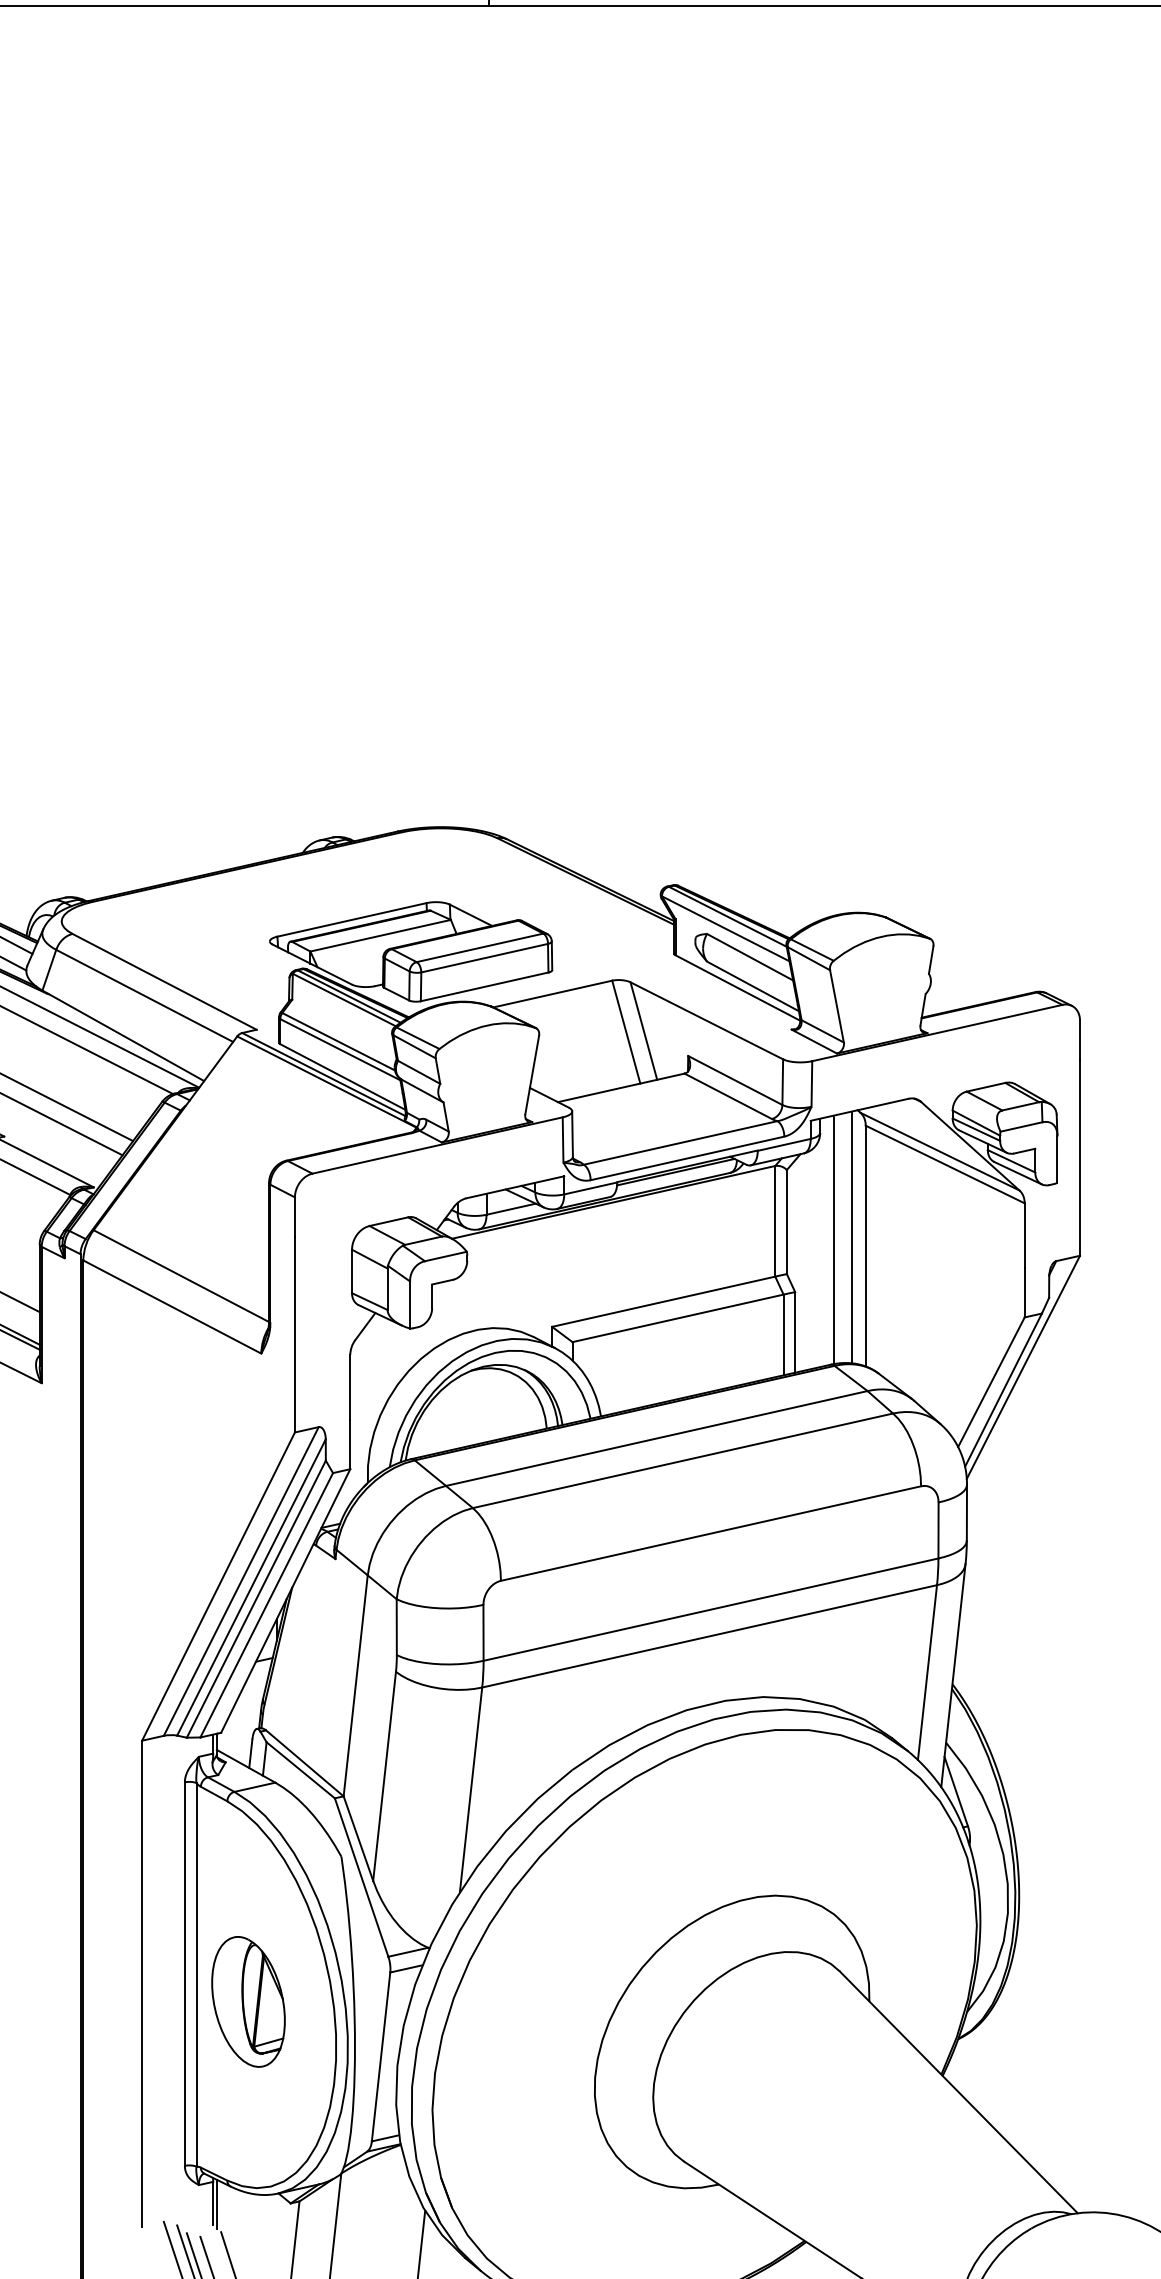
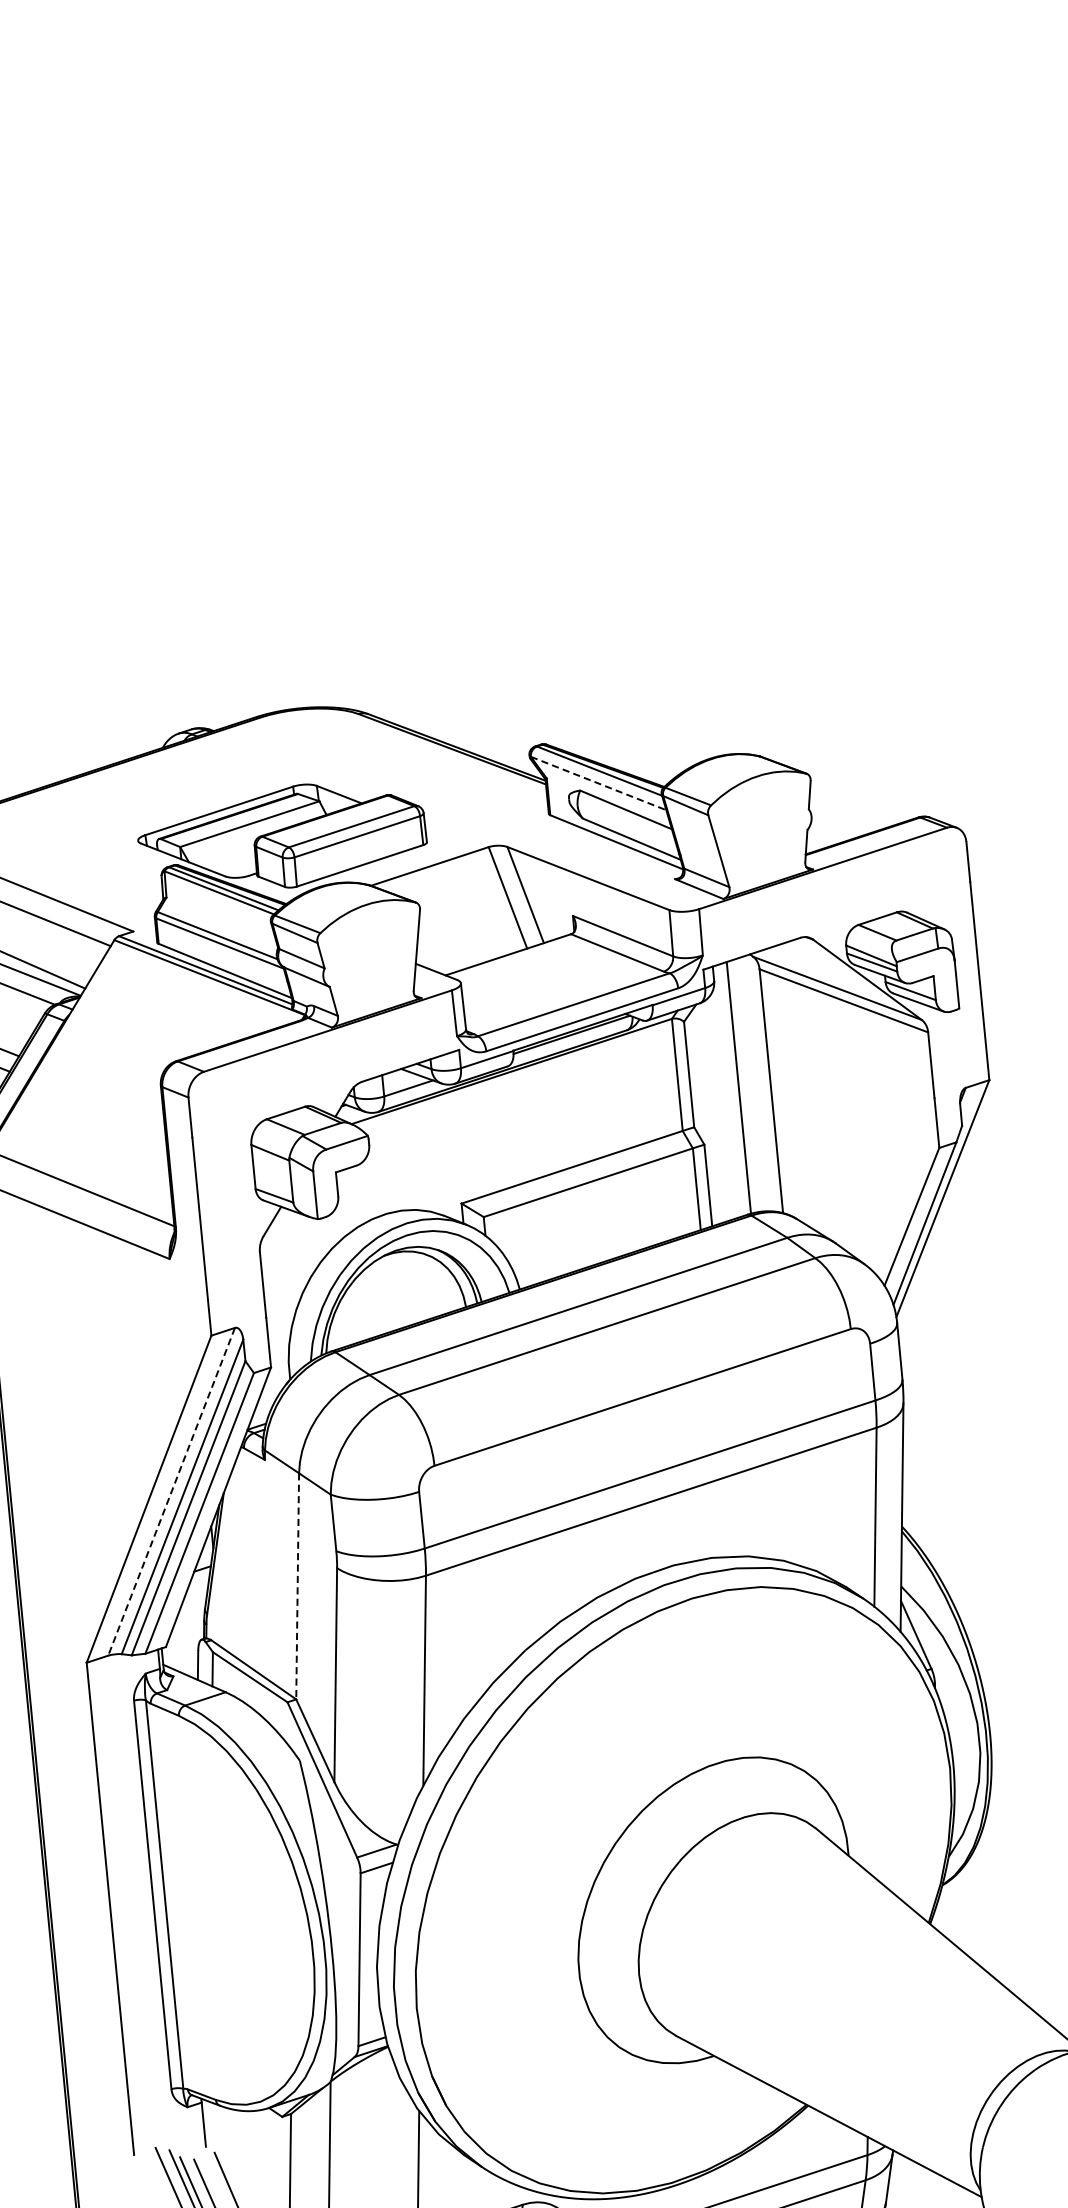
line: (725, 928) -> (598, 783), solid -> dashed
line: (852, 1237) -> (757, 1083), removed
line: (241, 1581) -> (171, 1491), solid -> dashed
line: (355, 1686) -> (297, 1587), solid -> dashed
part: (248, 2001) -> (219, 1916), removed
line: (216, 2203) -> (207, 2124), removed

